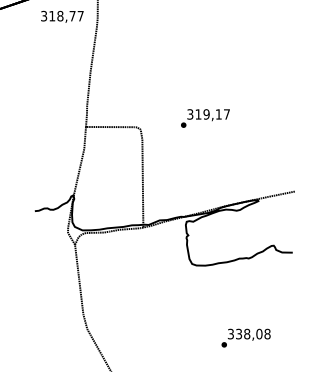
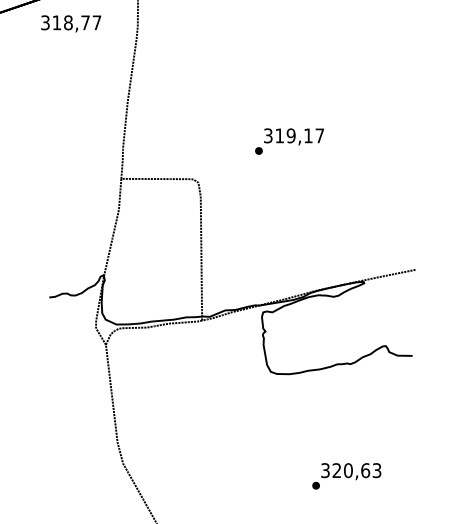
text: (62, 16) -> (71, 23), moved
text: (205, 118) -> (289, 141), moved
text: (253, 333) -> (357, 469), 338,08 -> 320,63

